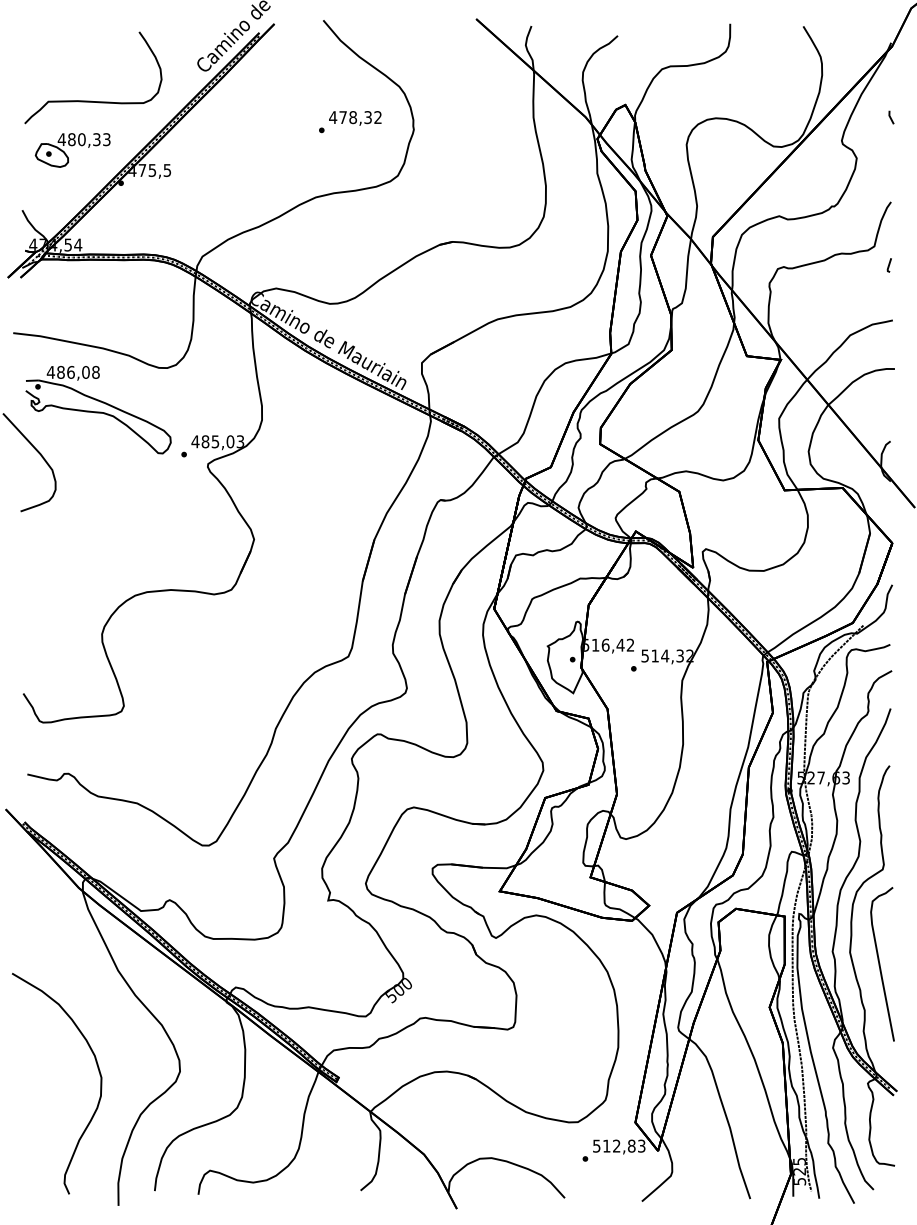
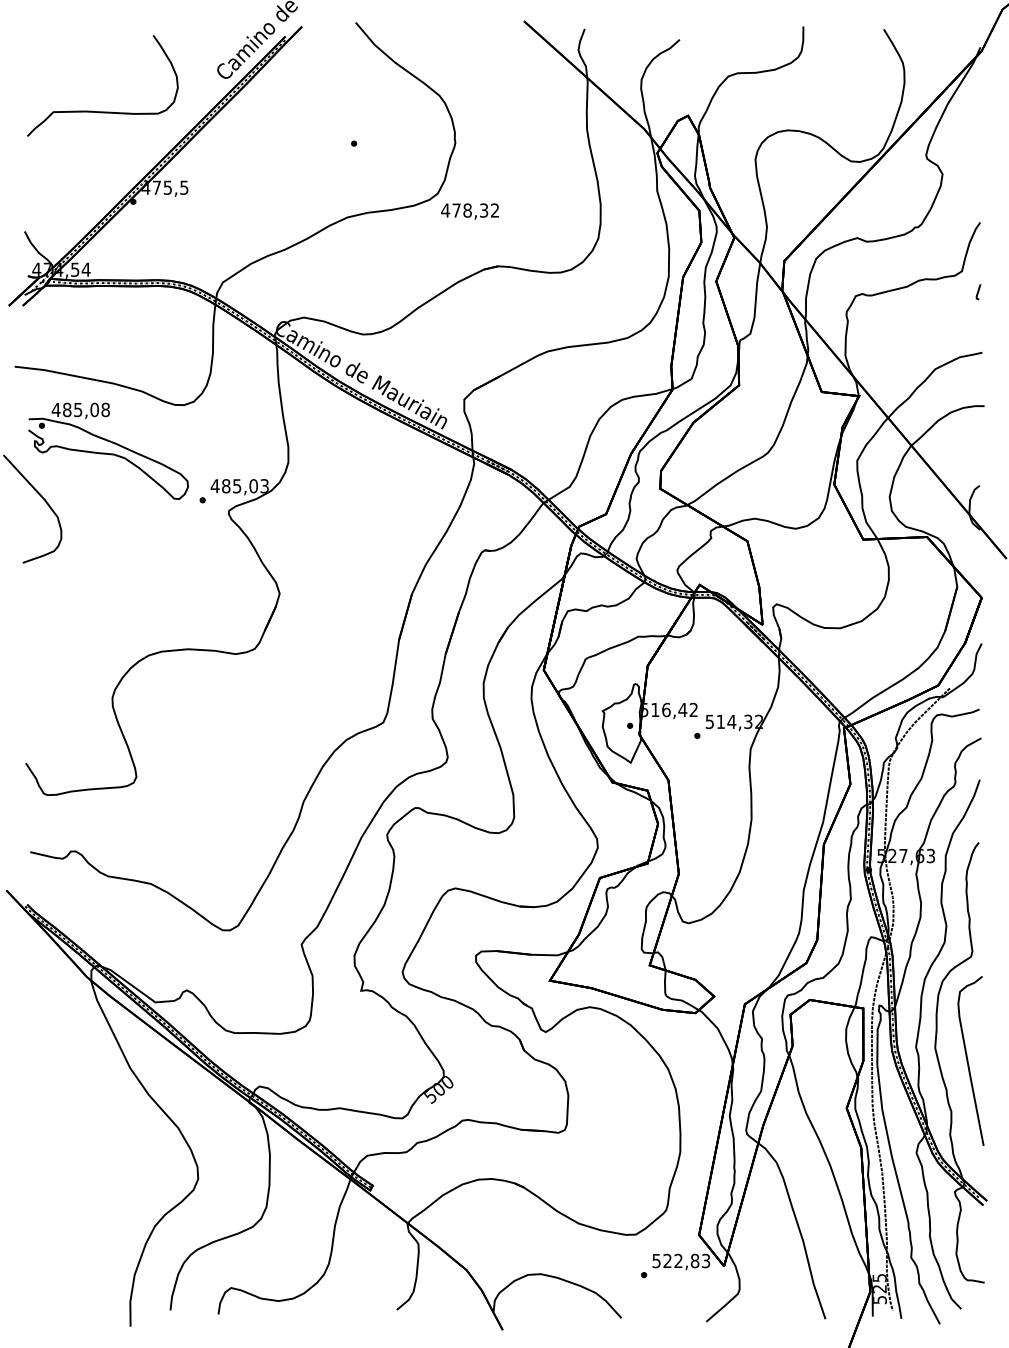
line: (891, 117) -> (980, 129), removed
text: (354, 118) -> (469, 211), moved
part: (72, 150) -> (79, 165), removed
text: (71, 372) -> (78, 409), 486,08 -> 485,08
curve: (100, 1083) -> (110, 1192), removed
text: (606, 1145) -> (667, 1260), 512,83 -> 522,83

